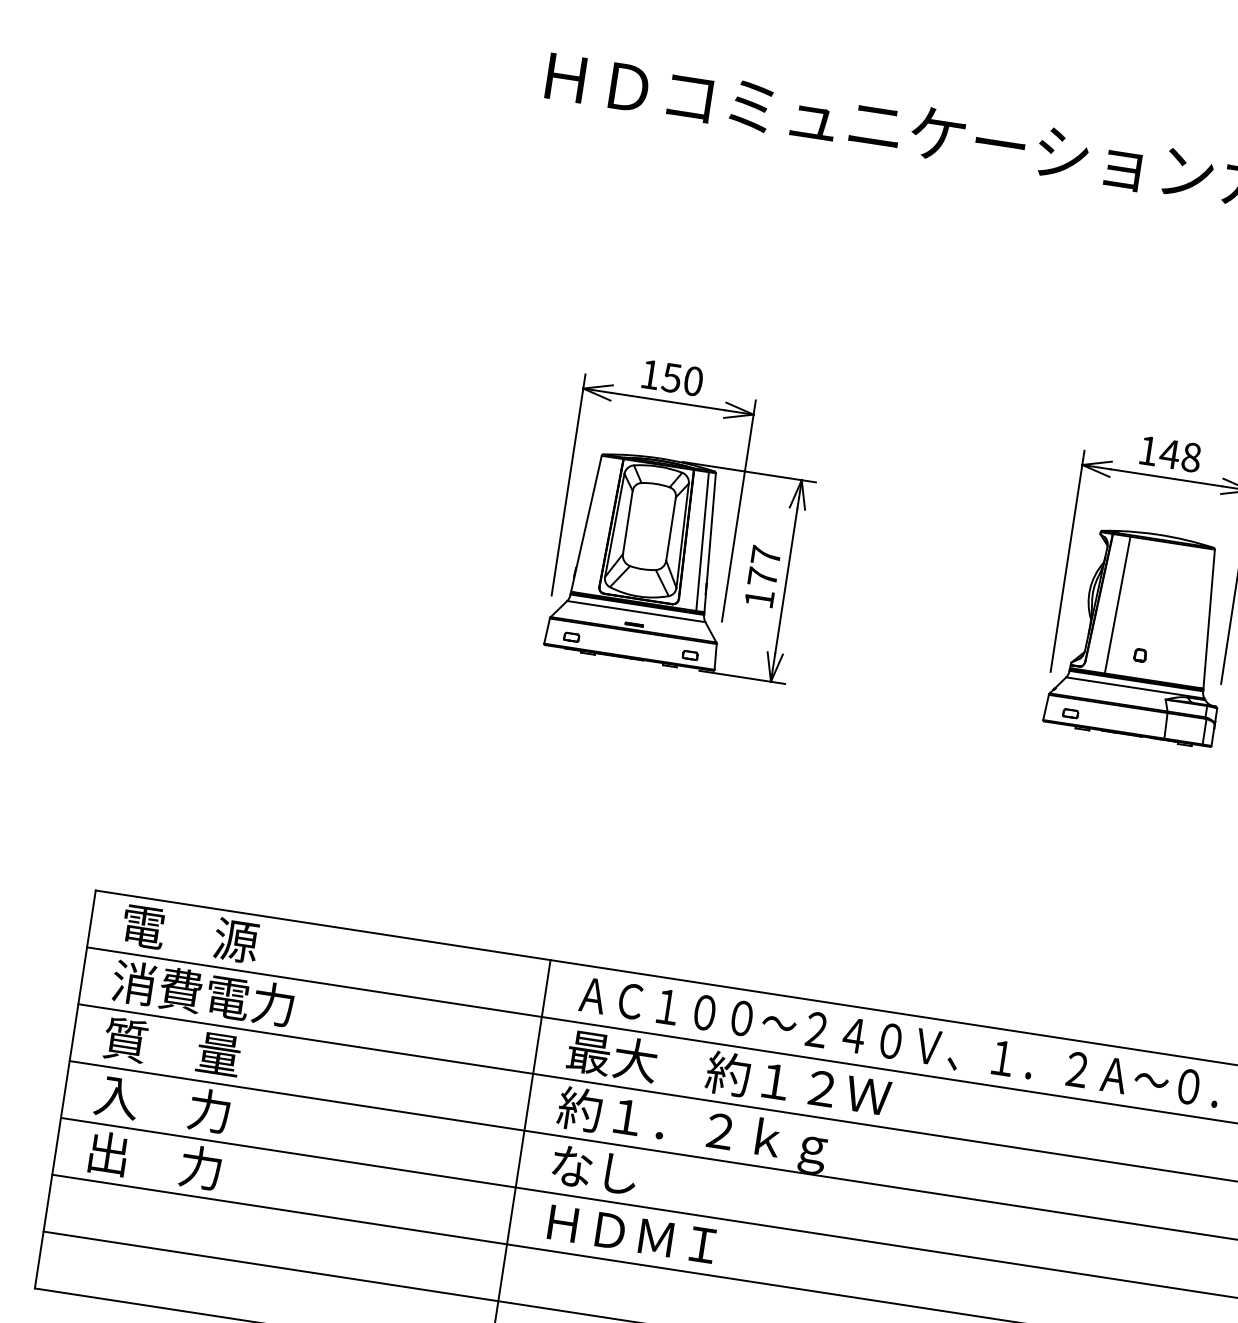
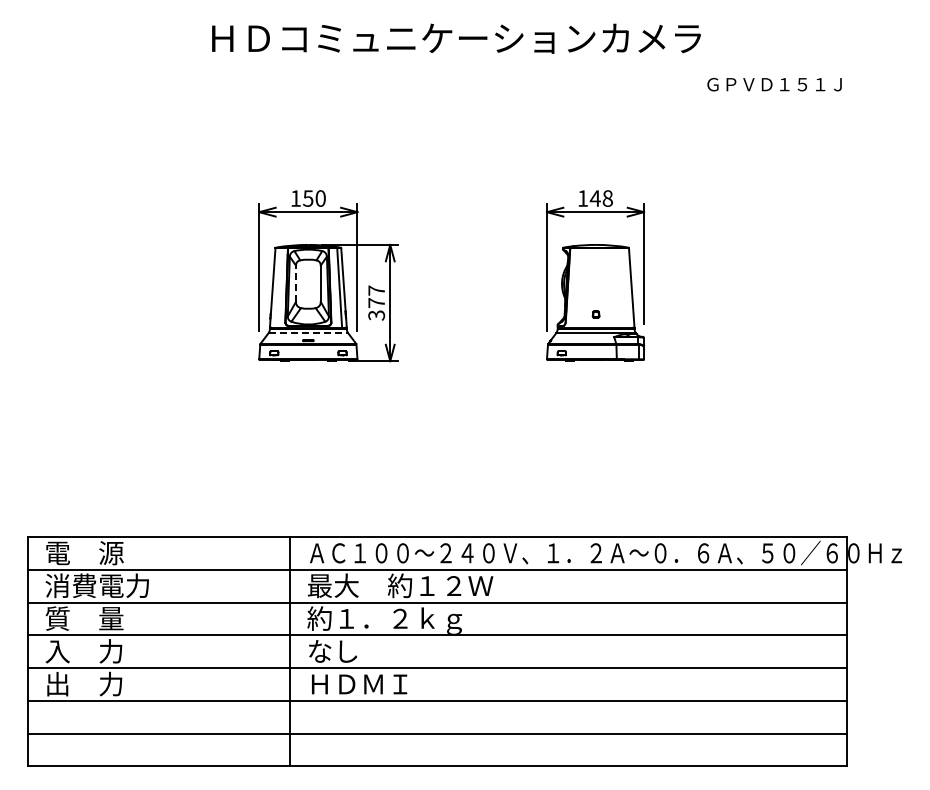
line: (627, 521) -> (295, 283), solid -> dashed
text: (759, 598) -> (376, 315), 177 -> 377
line: (1116, 605) -> (578, 288), removed
line: (636, 612) -> (308, 333), solid -> dashed

